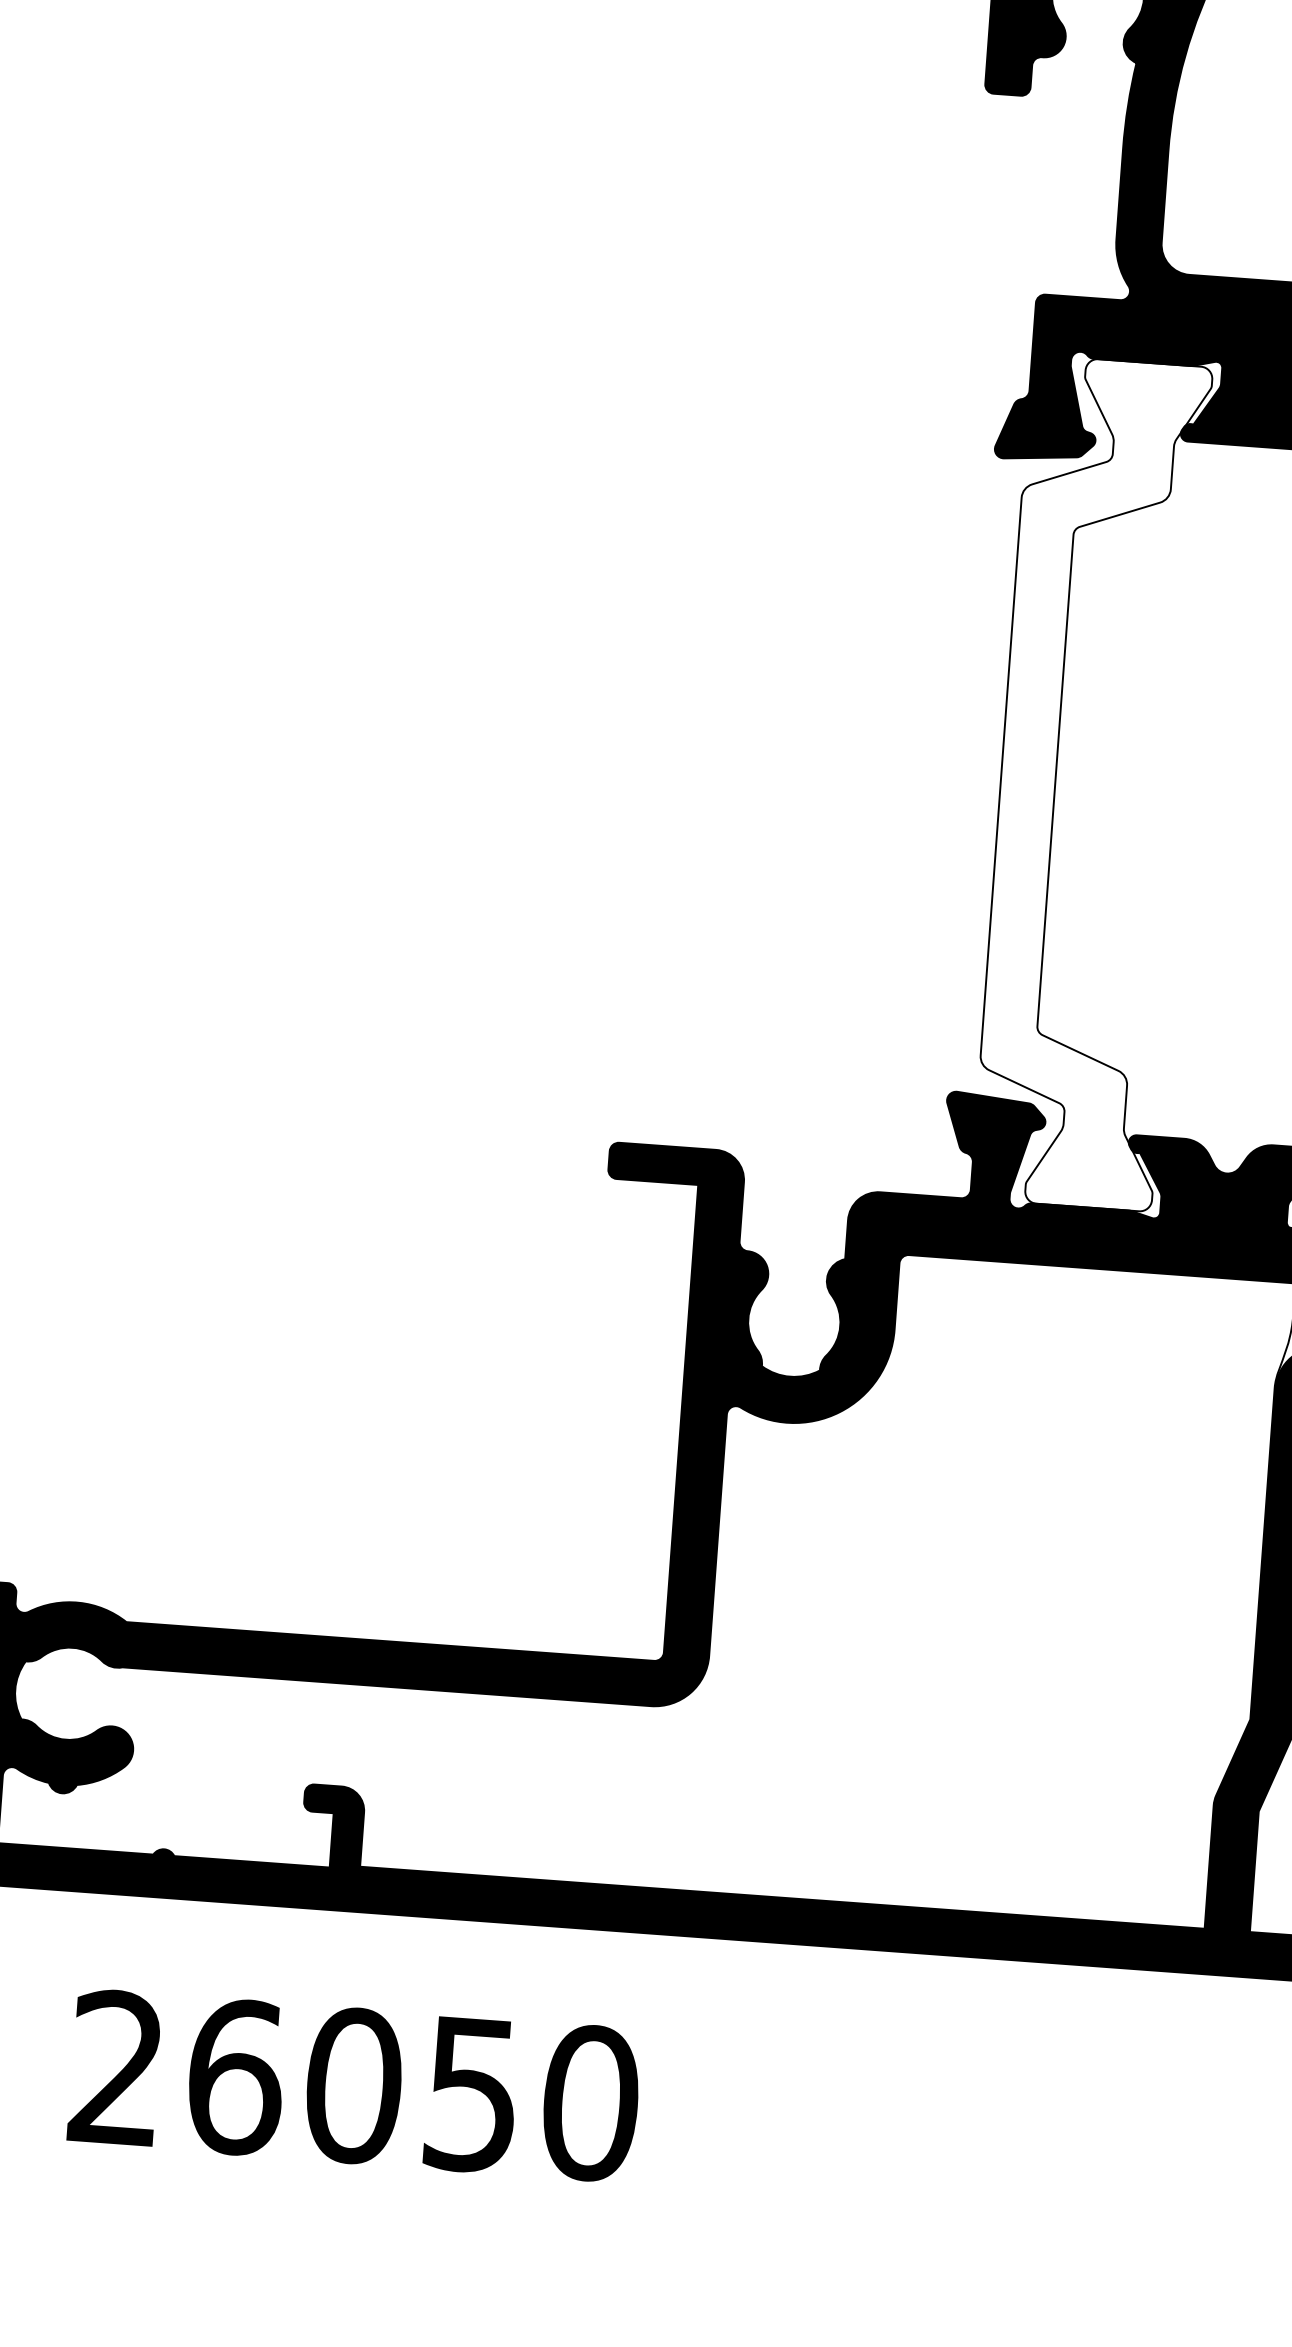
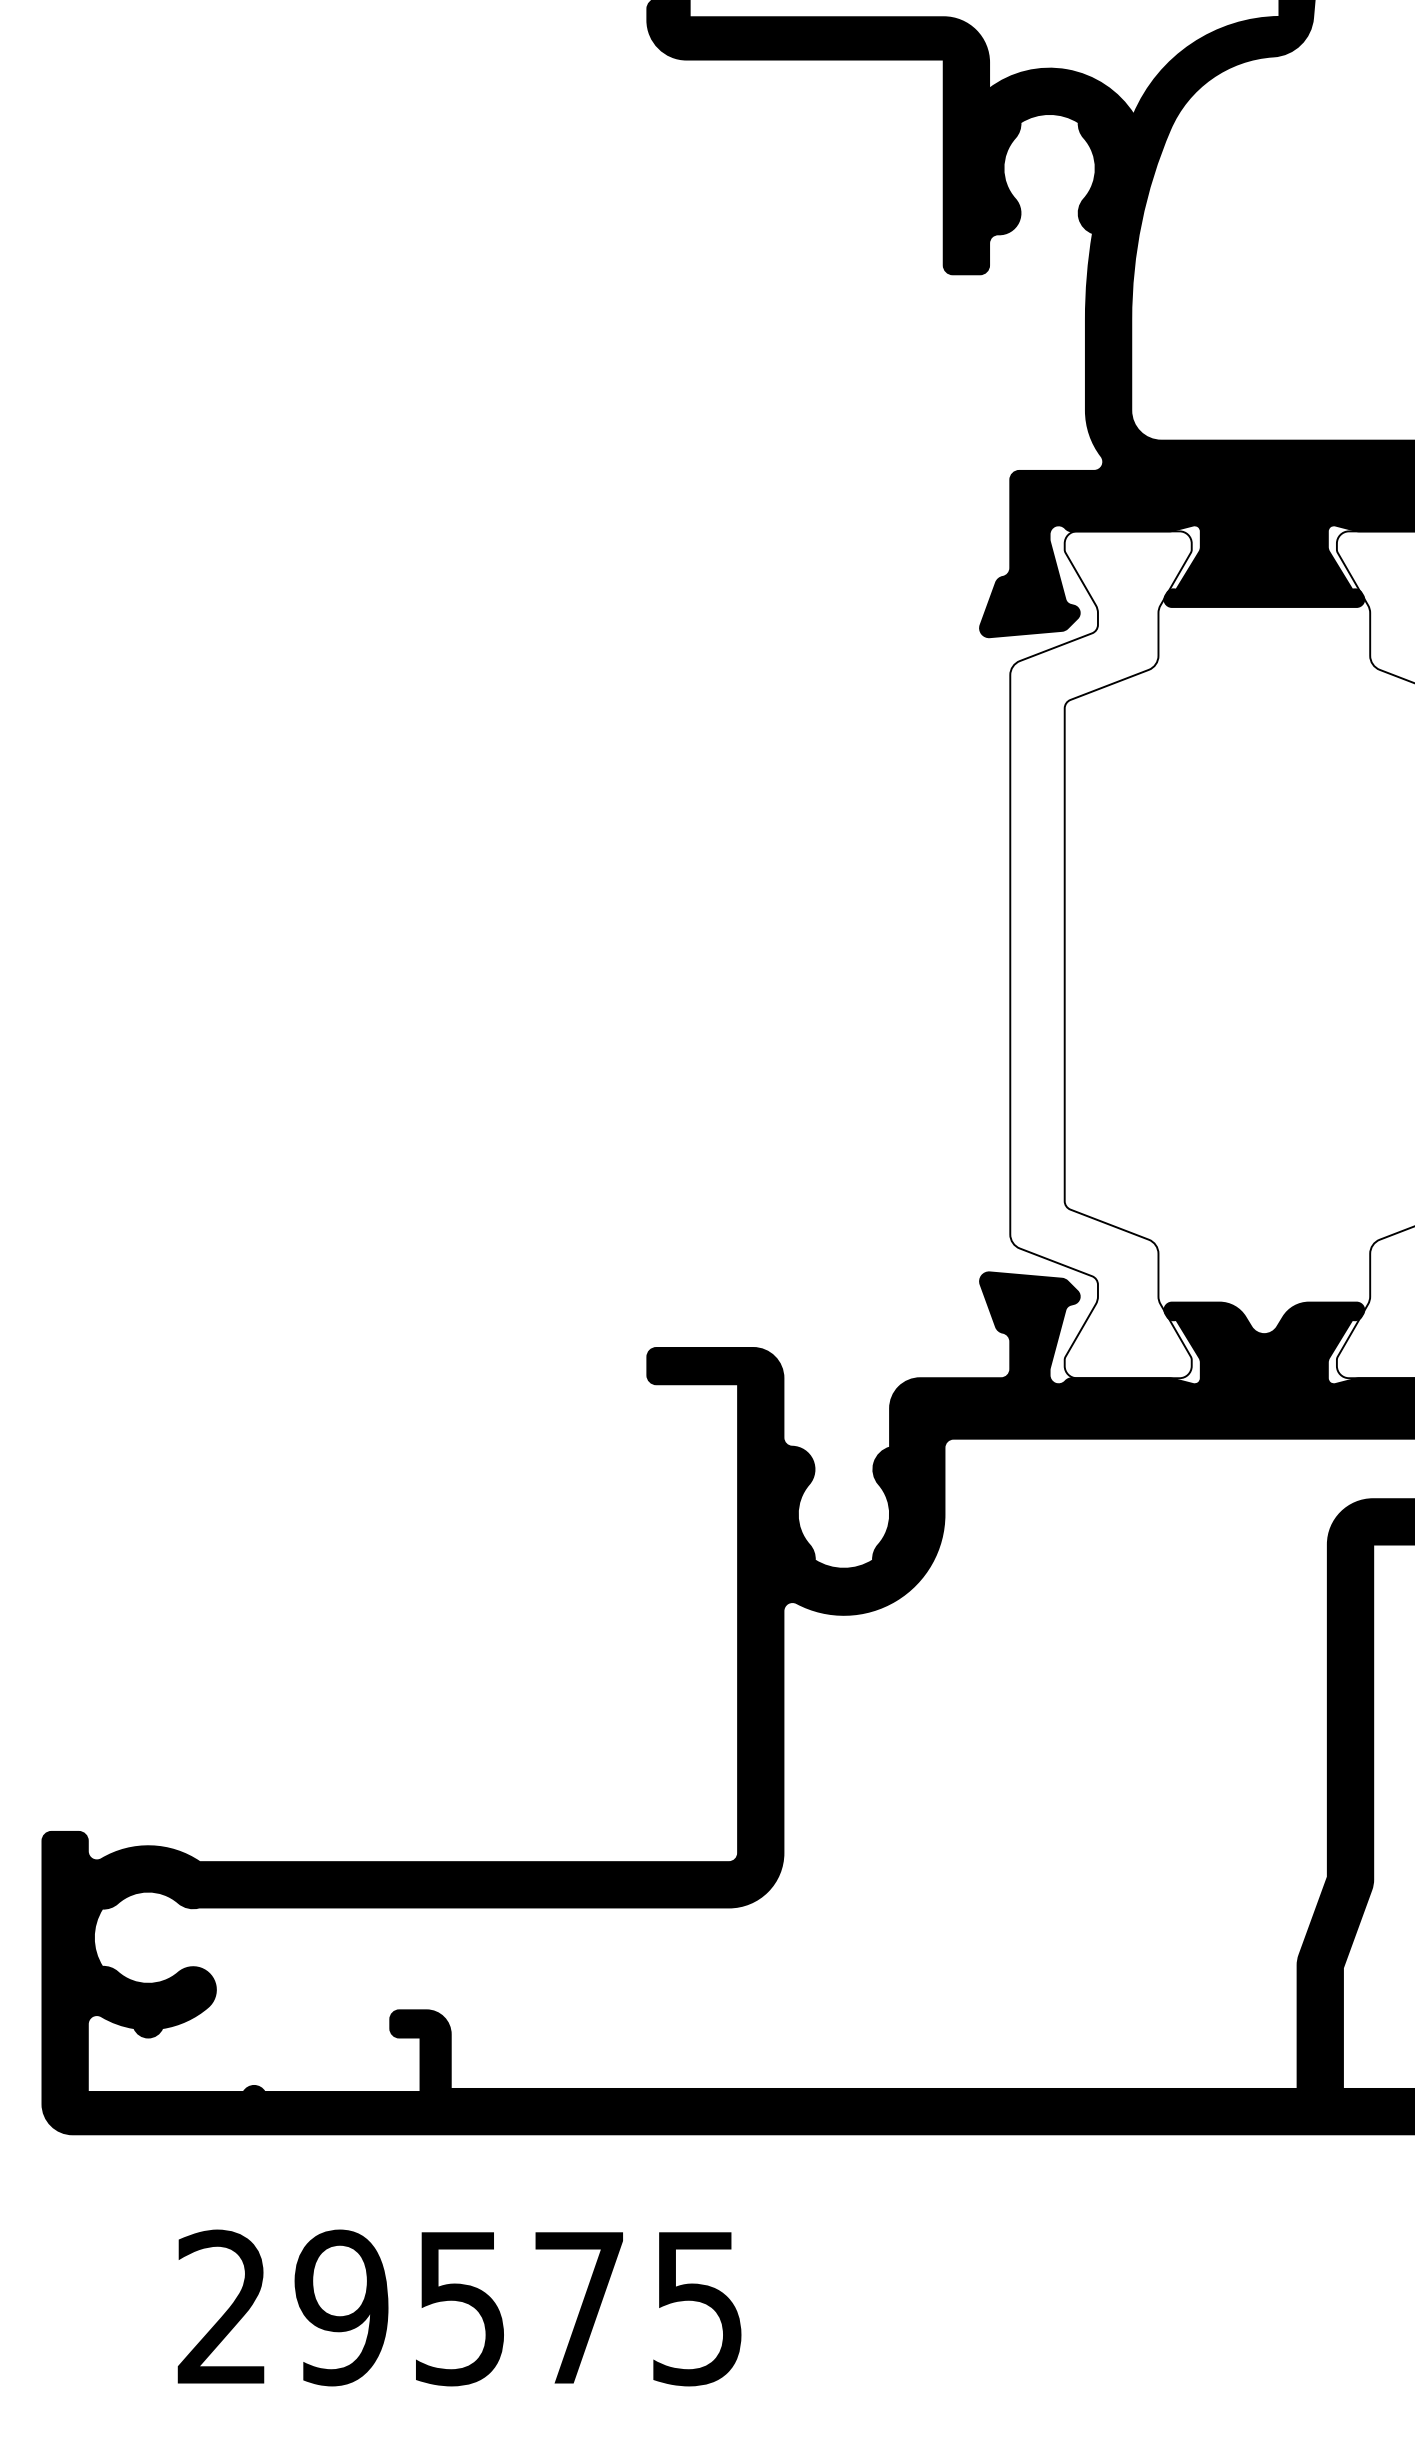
text: (412, 2089) -> (519, 2307), 26050 -> 29575

